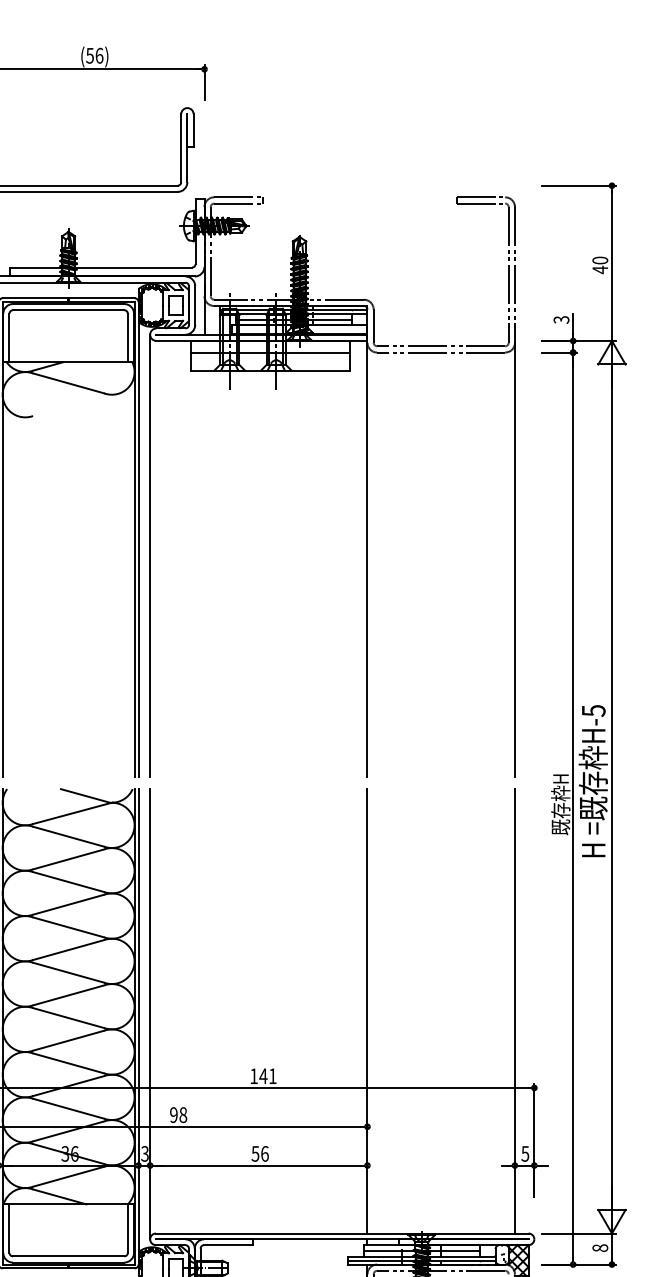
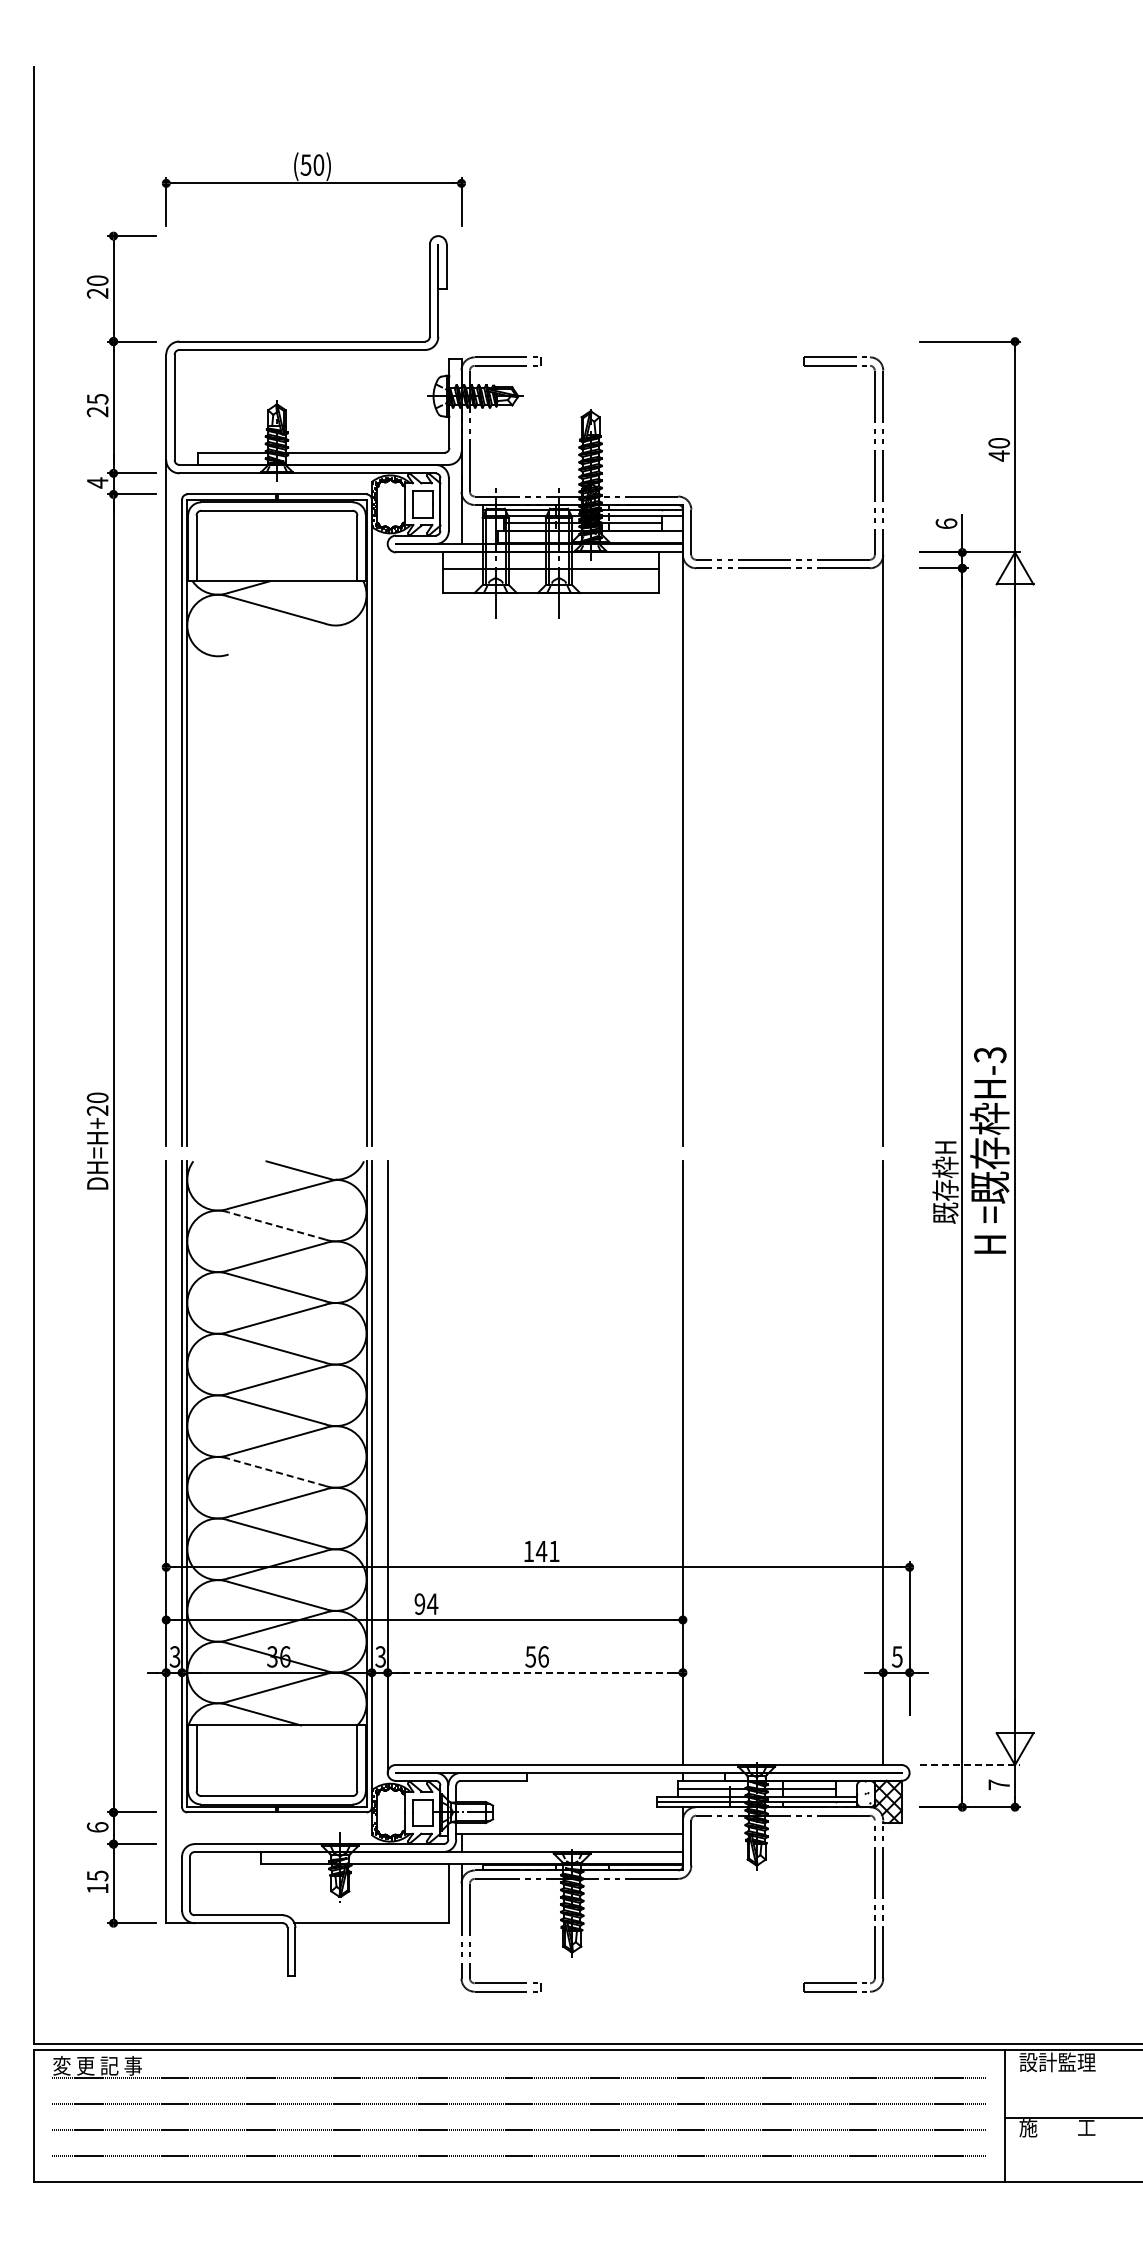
text: (99, 55) -> (318, 164), (56) -> (50)
text: (561, 319) -> (946, 523), 3 -> 6
line: (150, 555) -> (387, 844), removed
text: (593, 710) -> (989, 1054), H-5 -> H-3
line: (68, 836) -> (276, 1225), solid -> dashed
line: (68, 1018) -> (276, 1472), solid -> dashed
text: (183, 1114) -> (432, 1603), 98 -> 94
line: (258, 1165) -> (535, 1672), solid -> dashed
line: (579, 1233) -> (970, 1765), solid -> dashed
text: (600, 1247) -> (999, 1784), 8 -> 7

